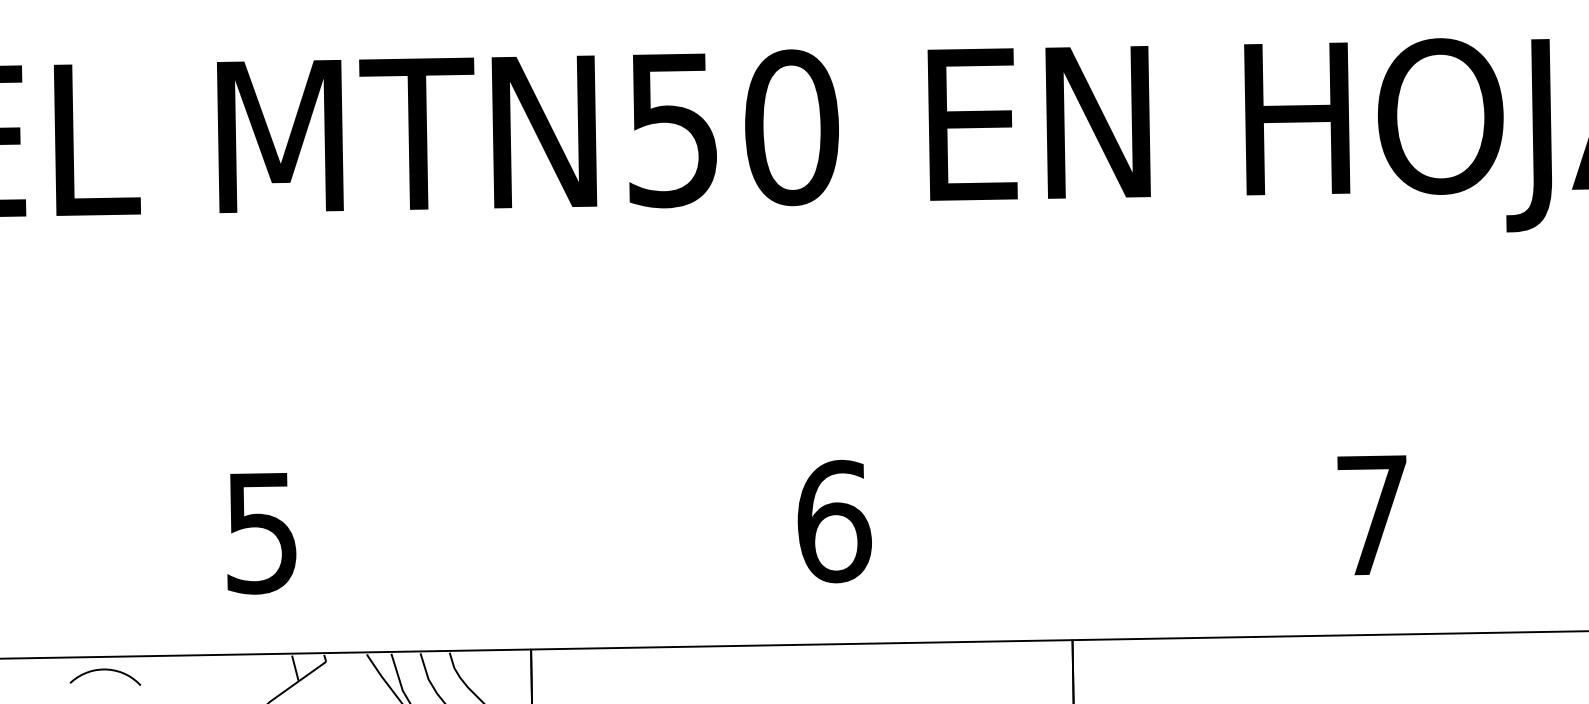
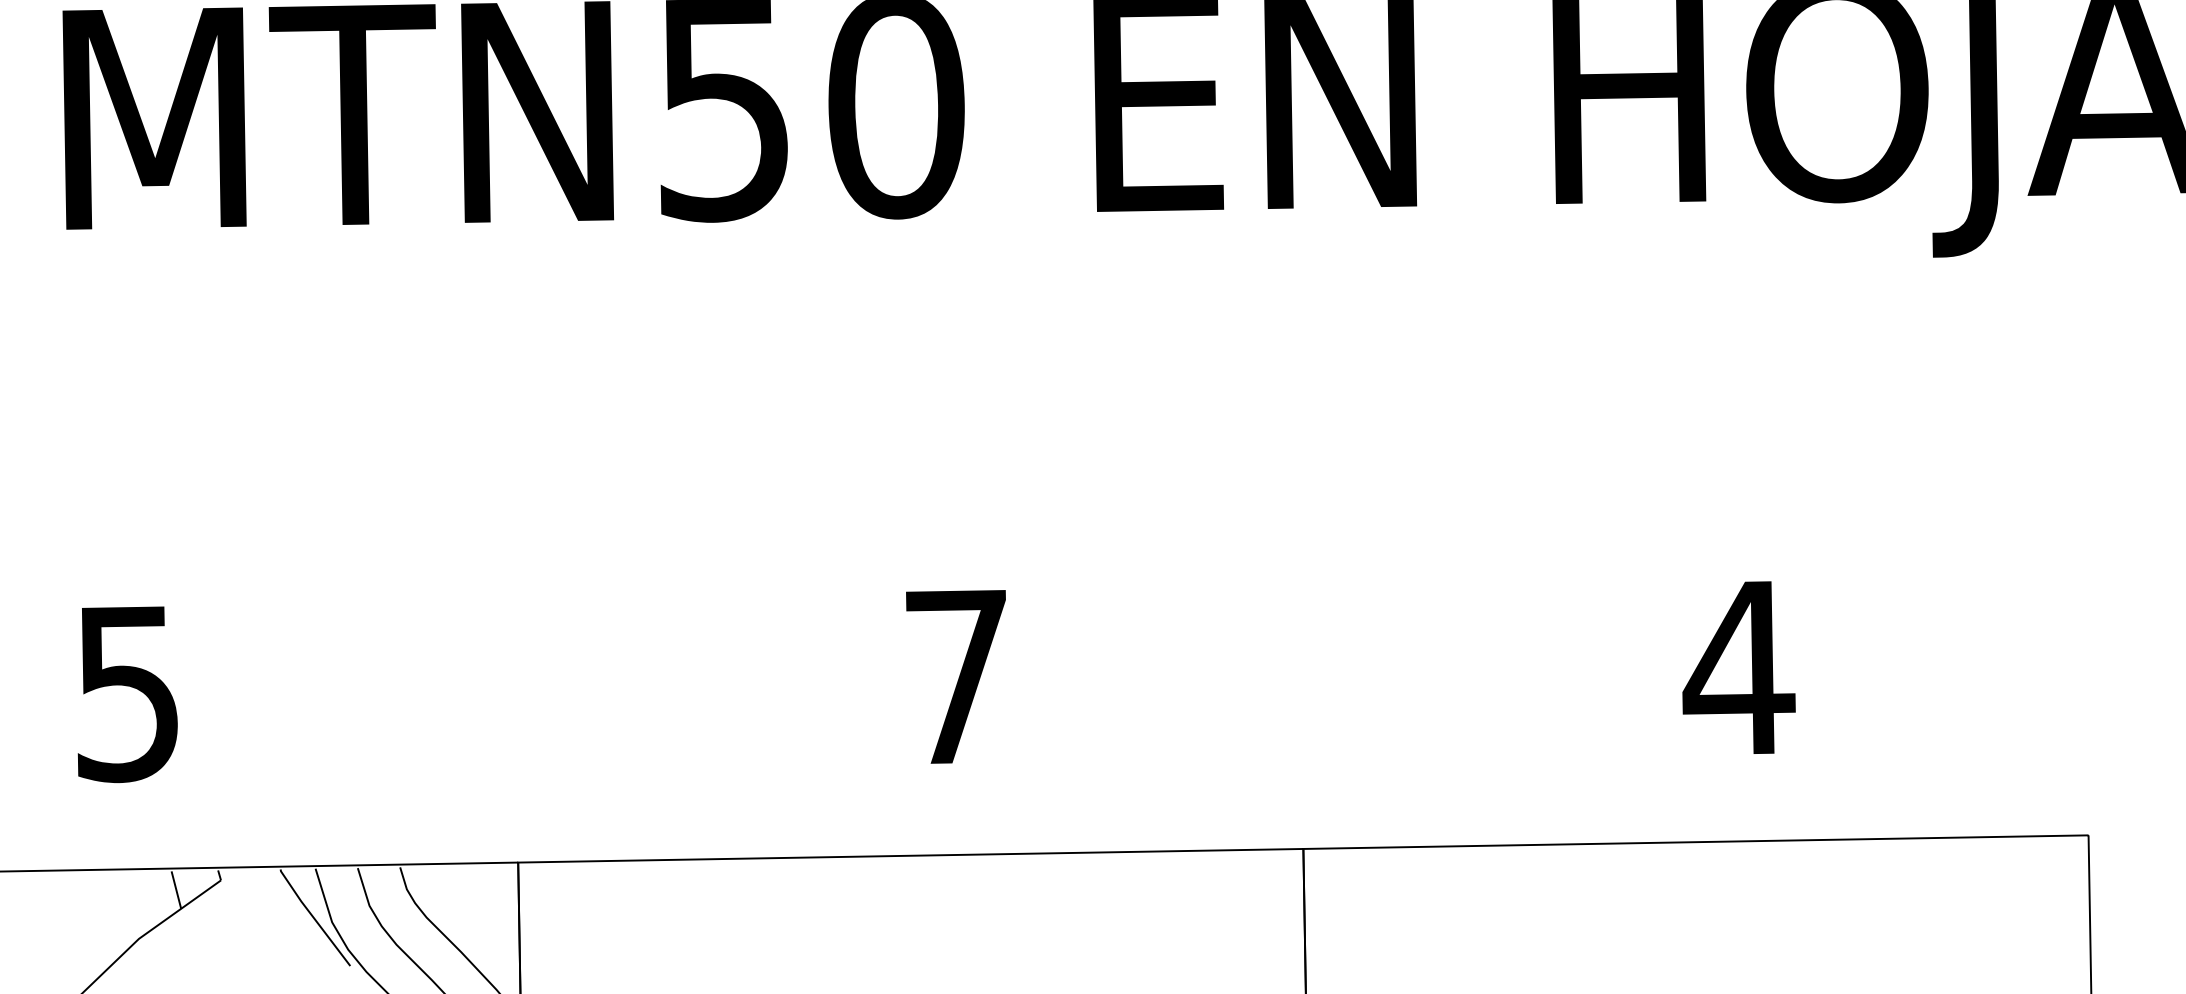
text: (1372, 515) -> (1738, 668), 7 -> 4
text: (834, 521) -> (958, 676), 6 -> 7

